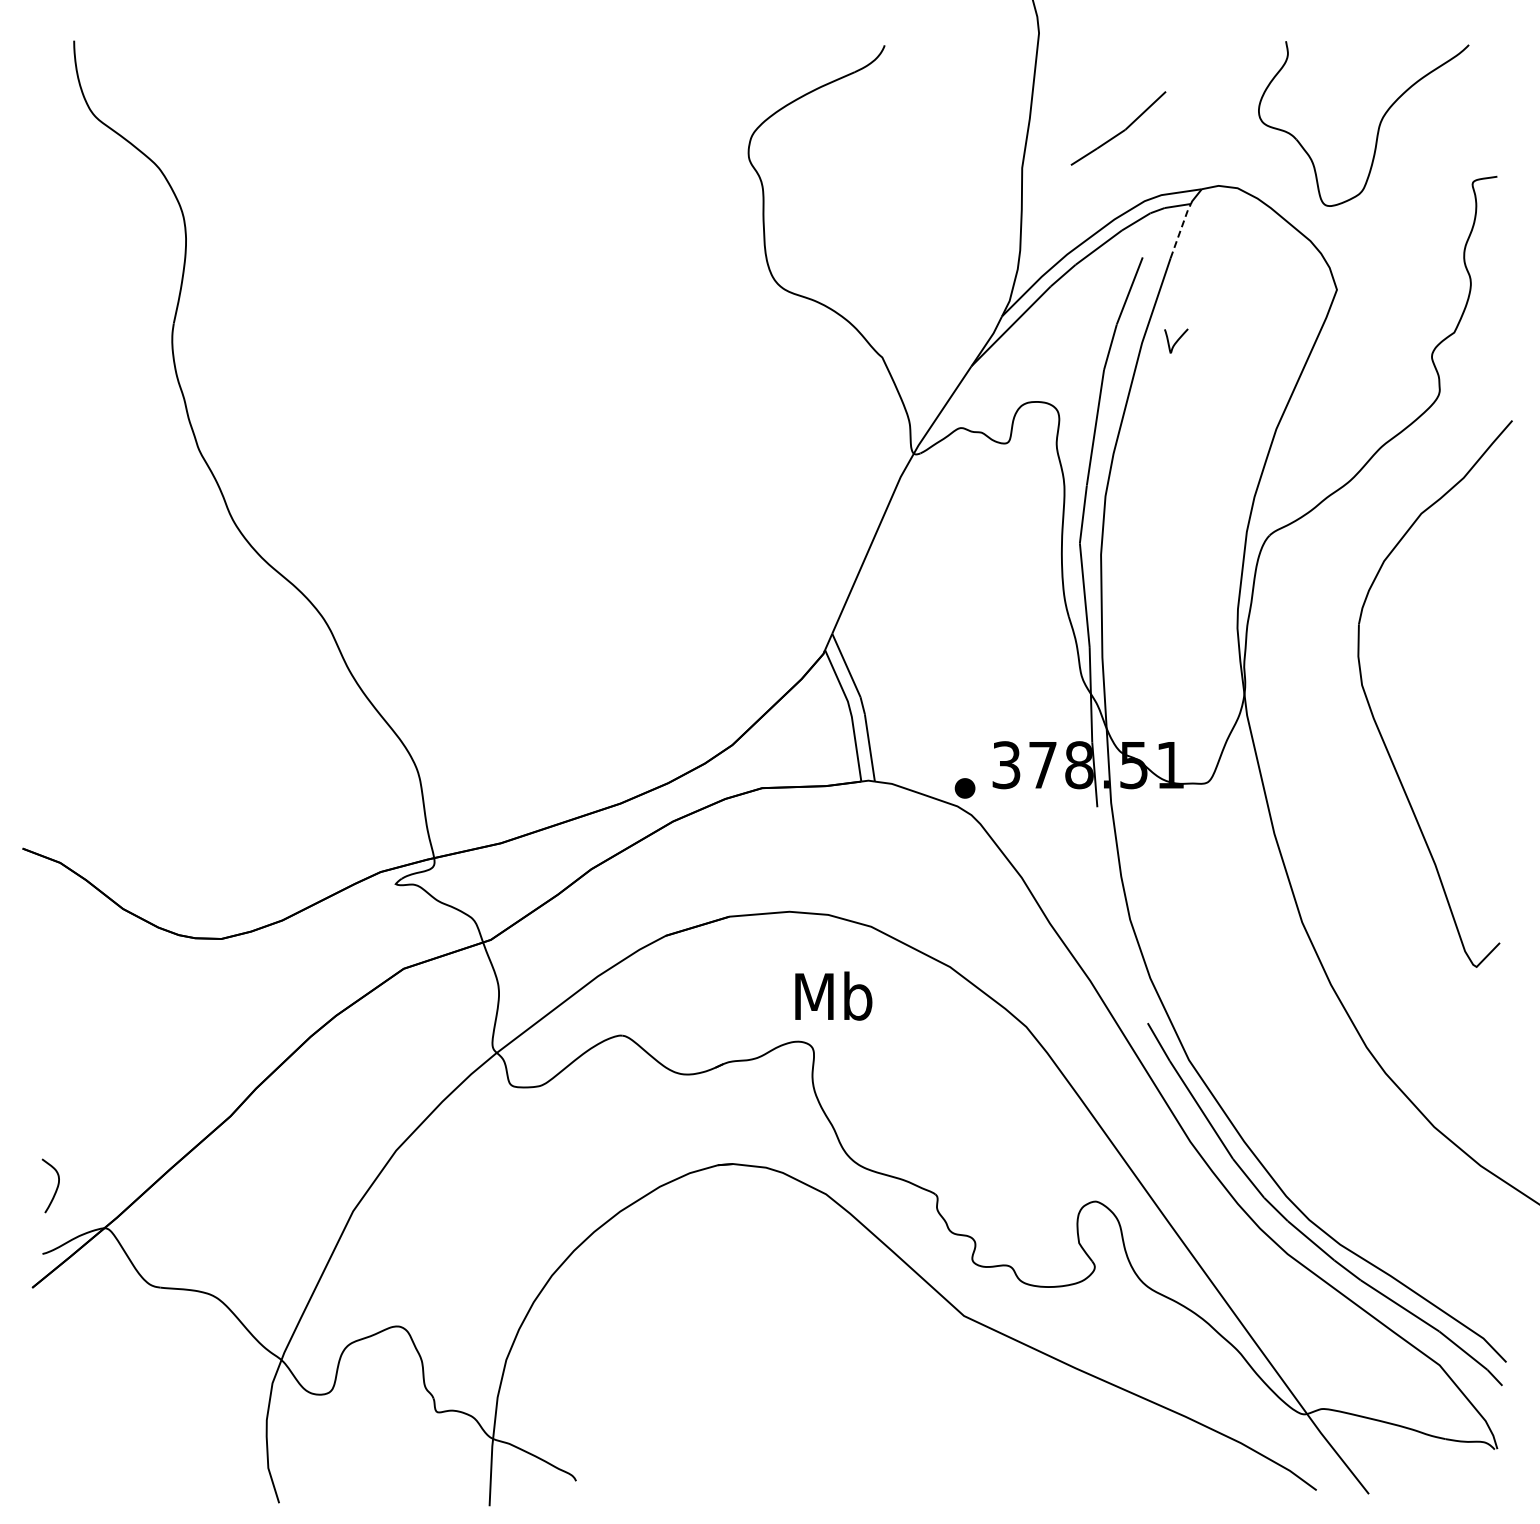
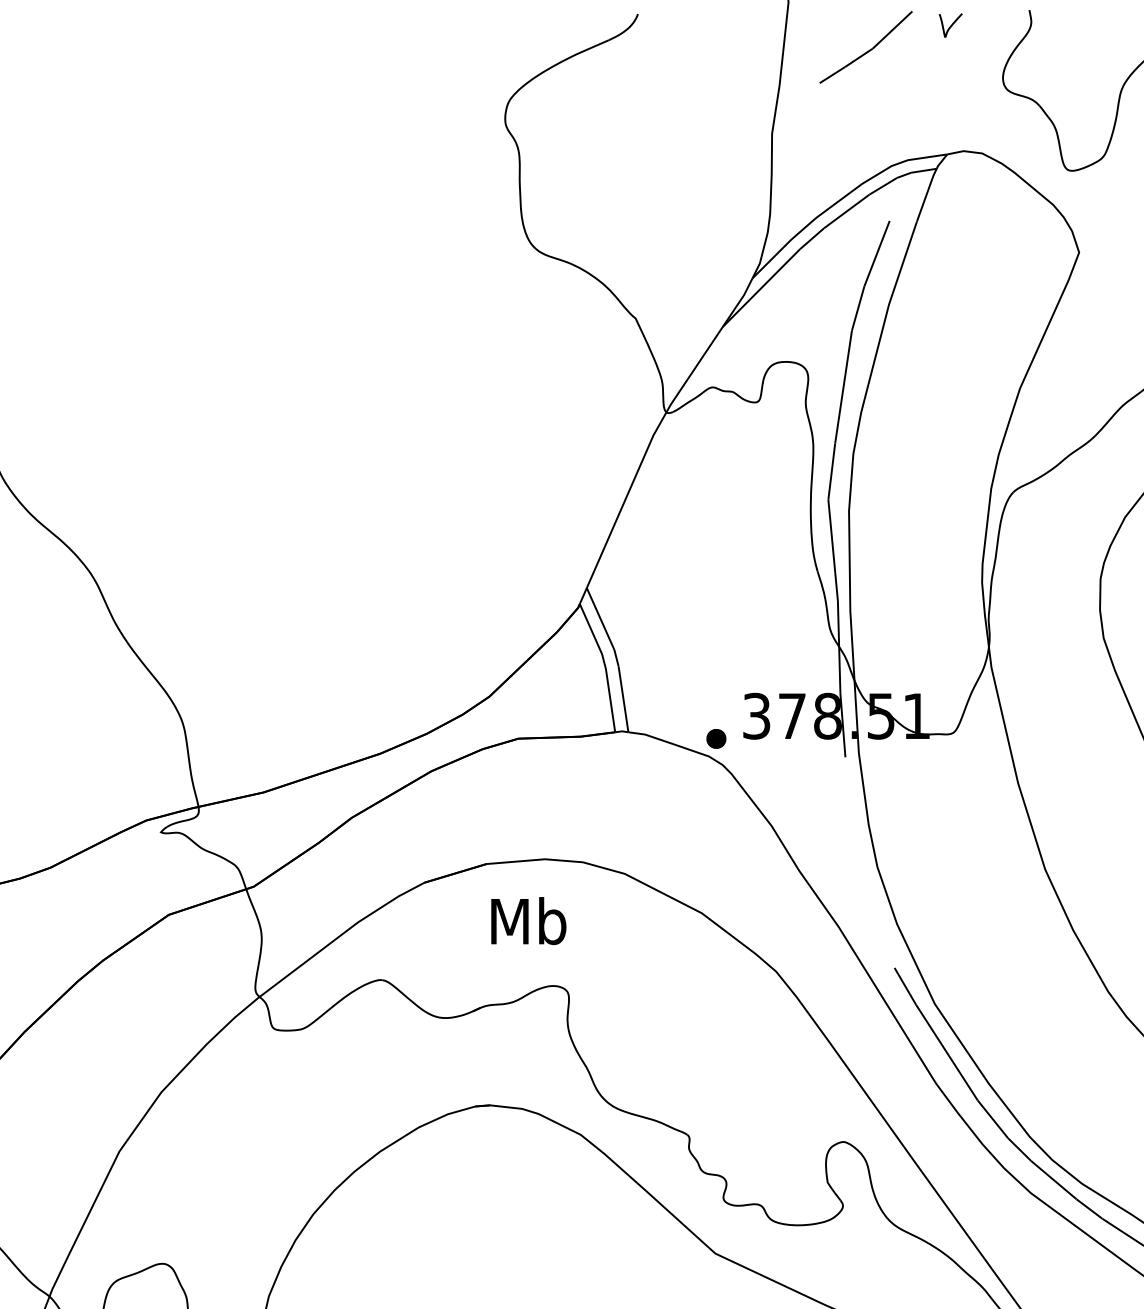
line: (1120, 131) -> (867, 50), moved
line: (1180, 230) -> (926, 194), dashed -> solid
curve: (1176, 340) -> (950, 24), moved
text: (833, 995) -> (528, 920), moved

